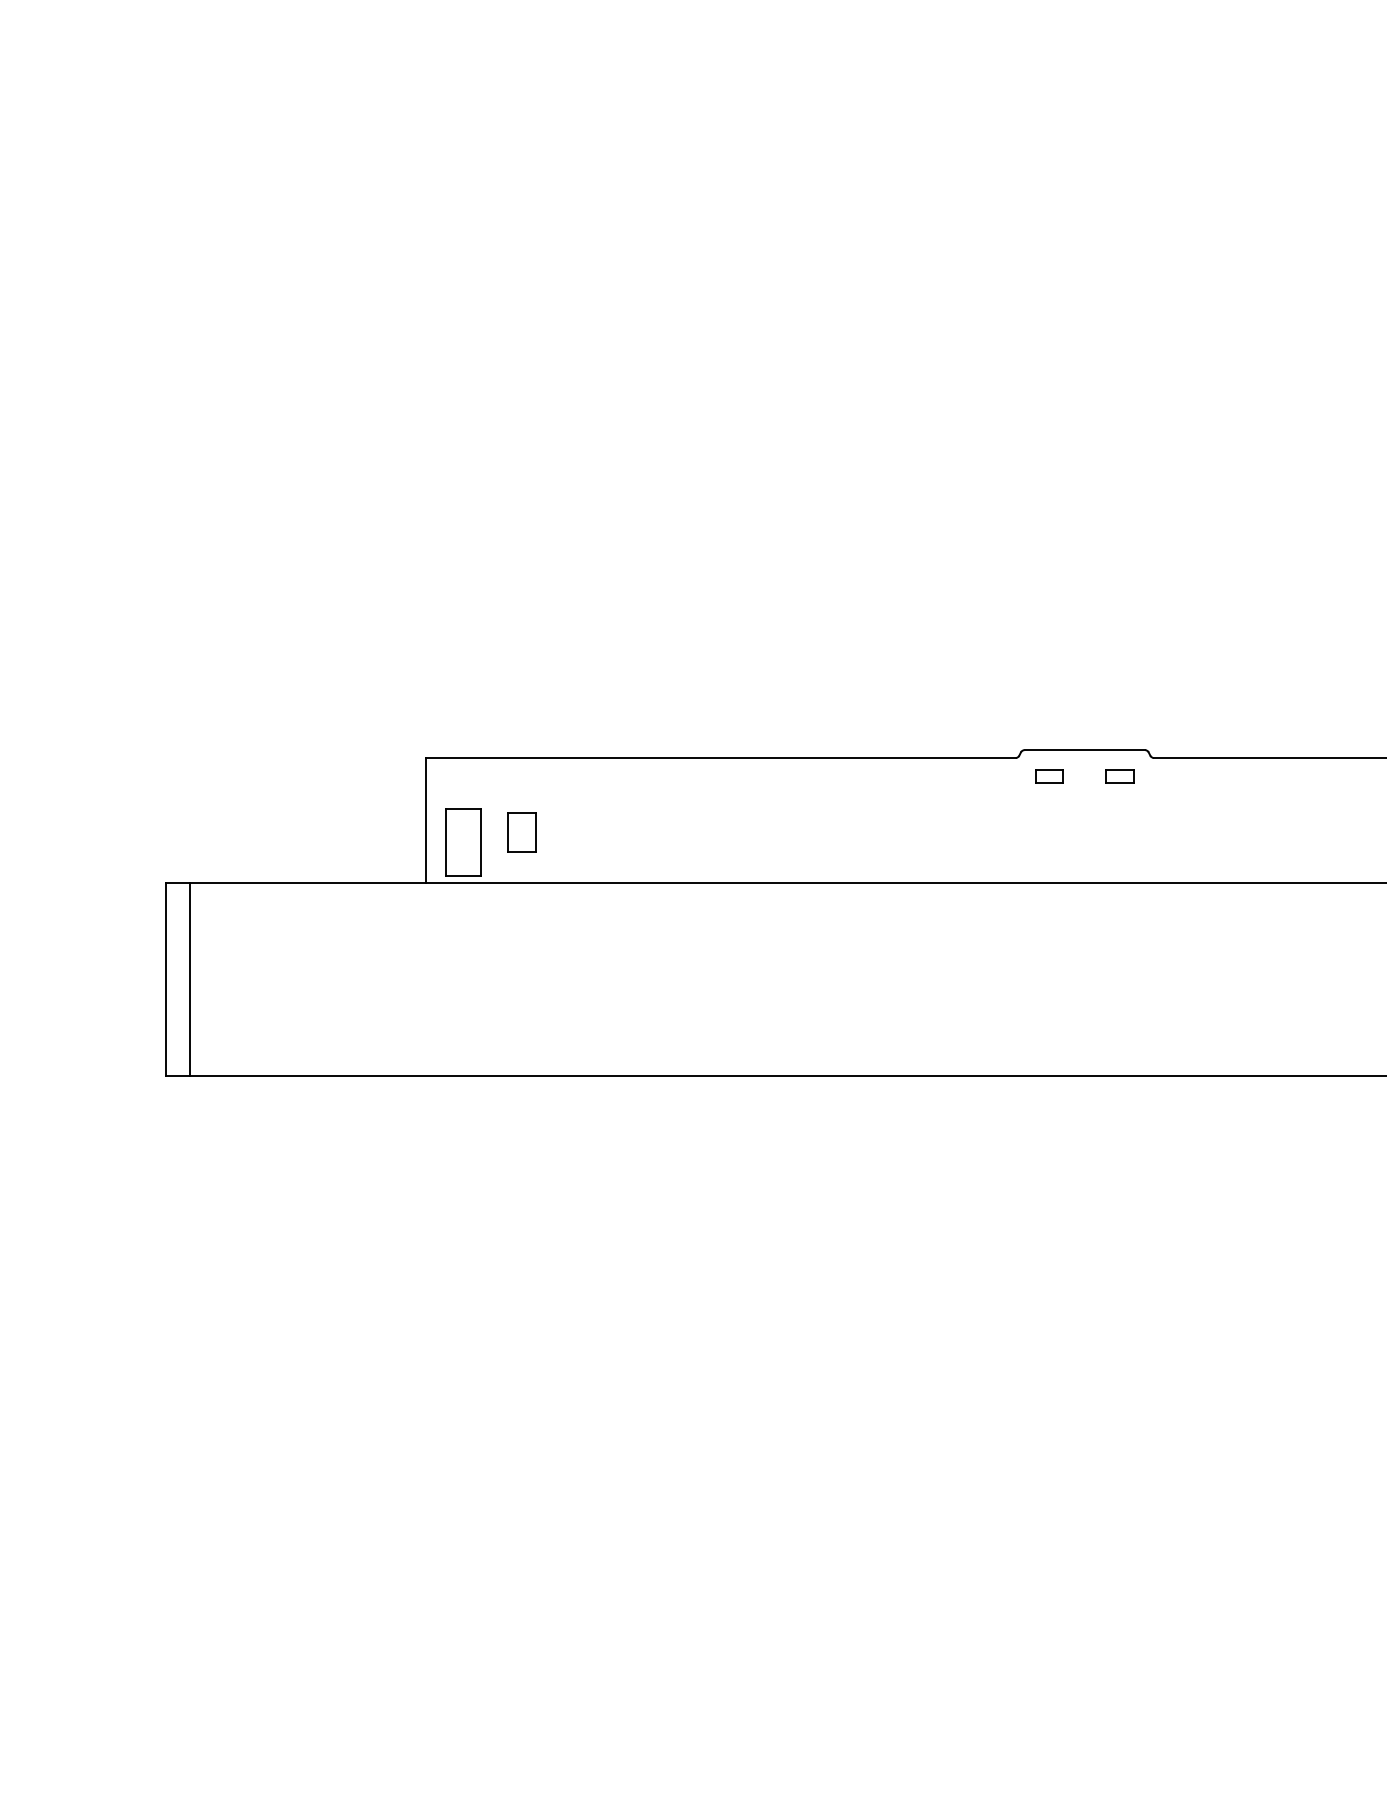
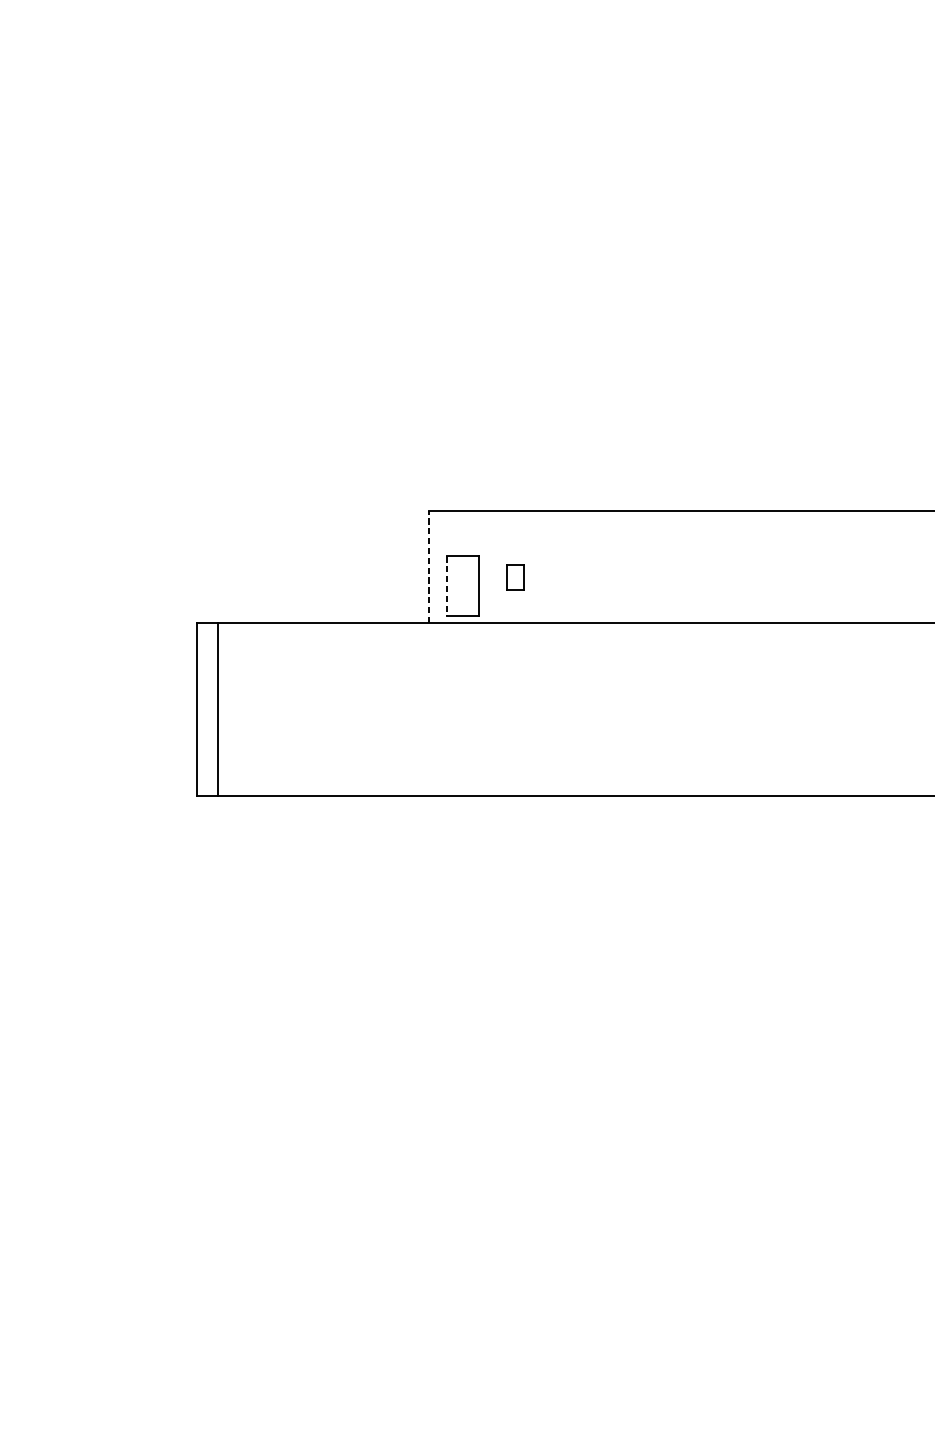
line: (426, 820) -> (429, 566), solid -> dashed
part: (521, 832) -> (515, 577), size x0.7
line: (445, 842) -> (446, 586), solid -> dashed

